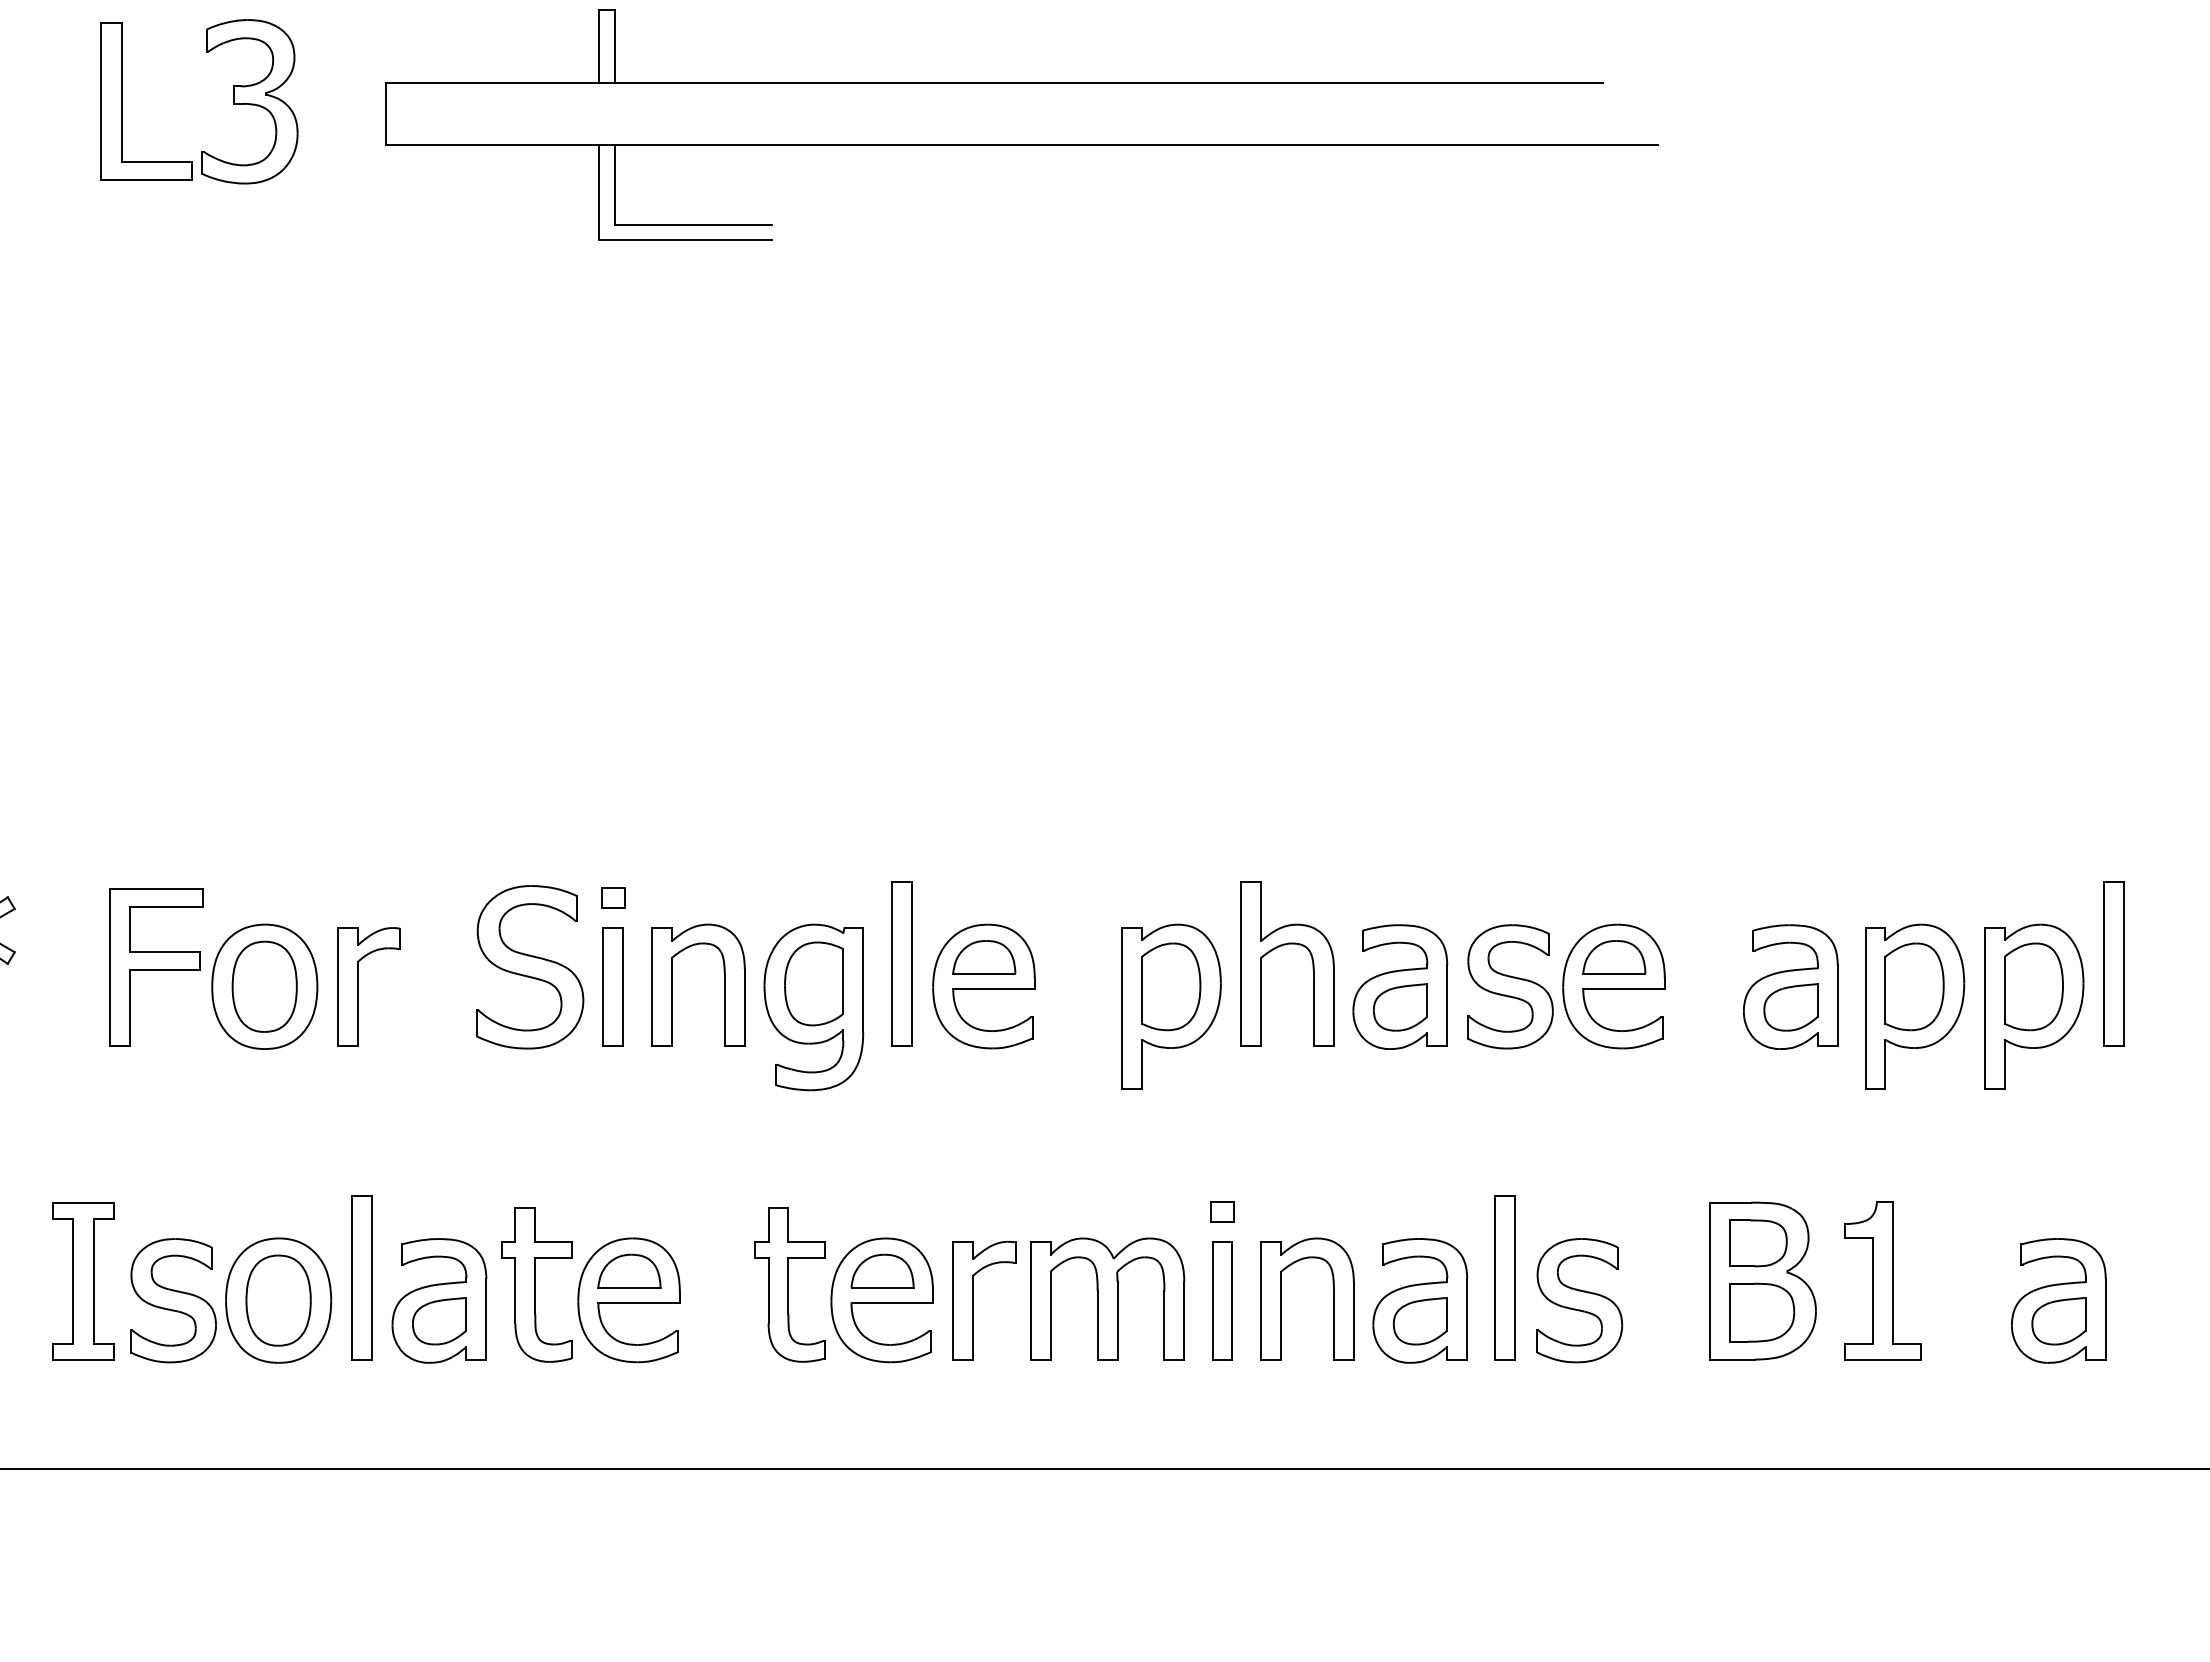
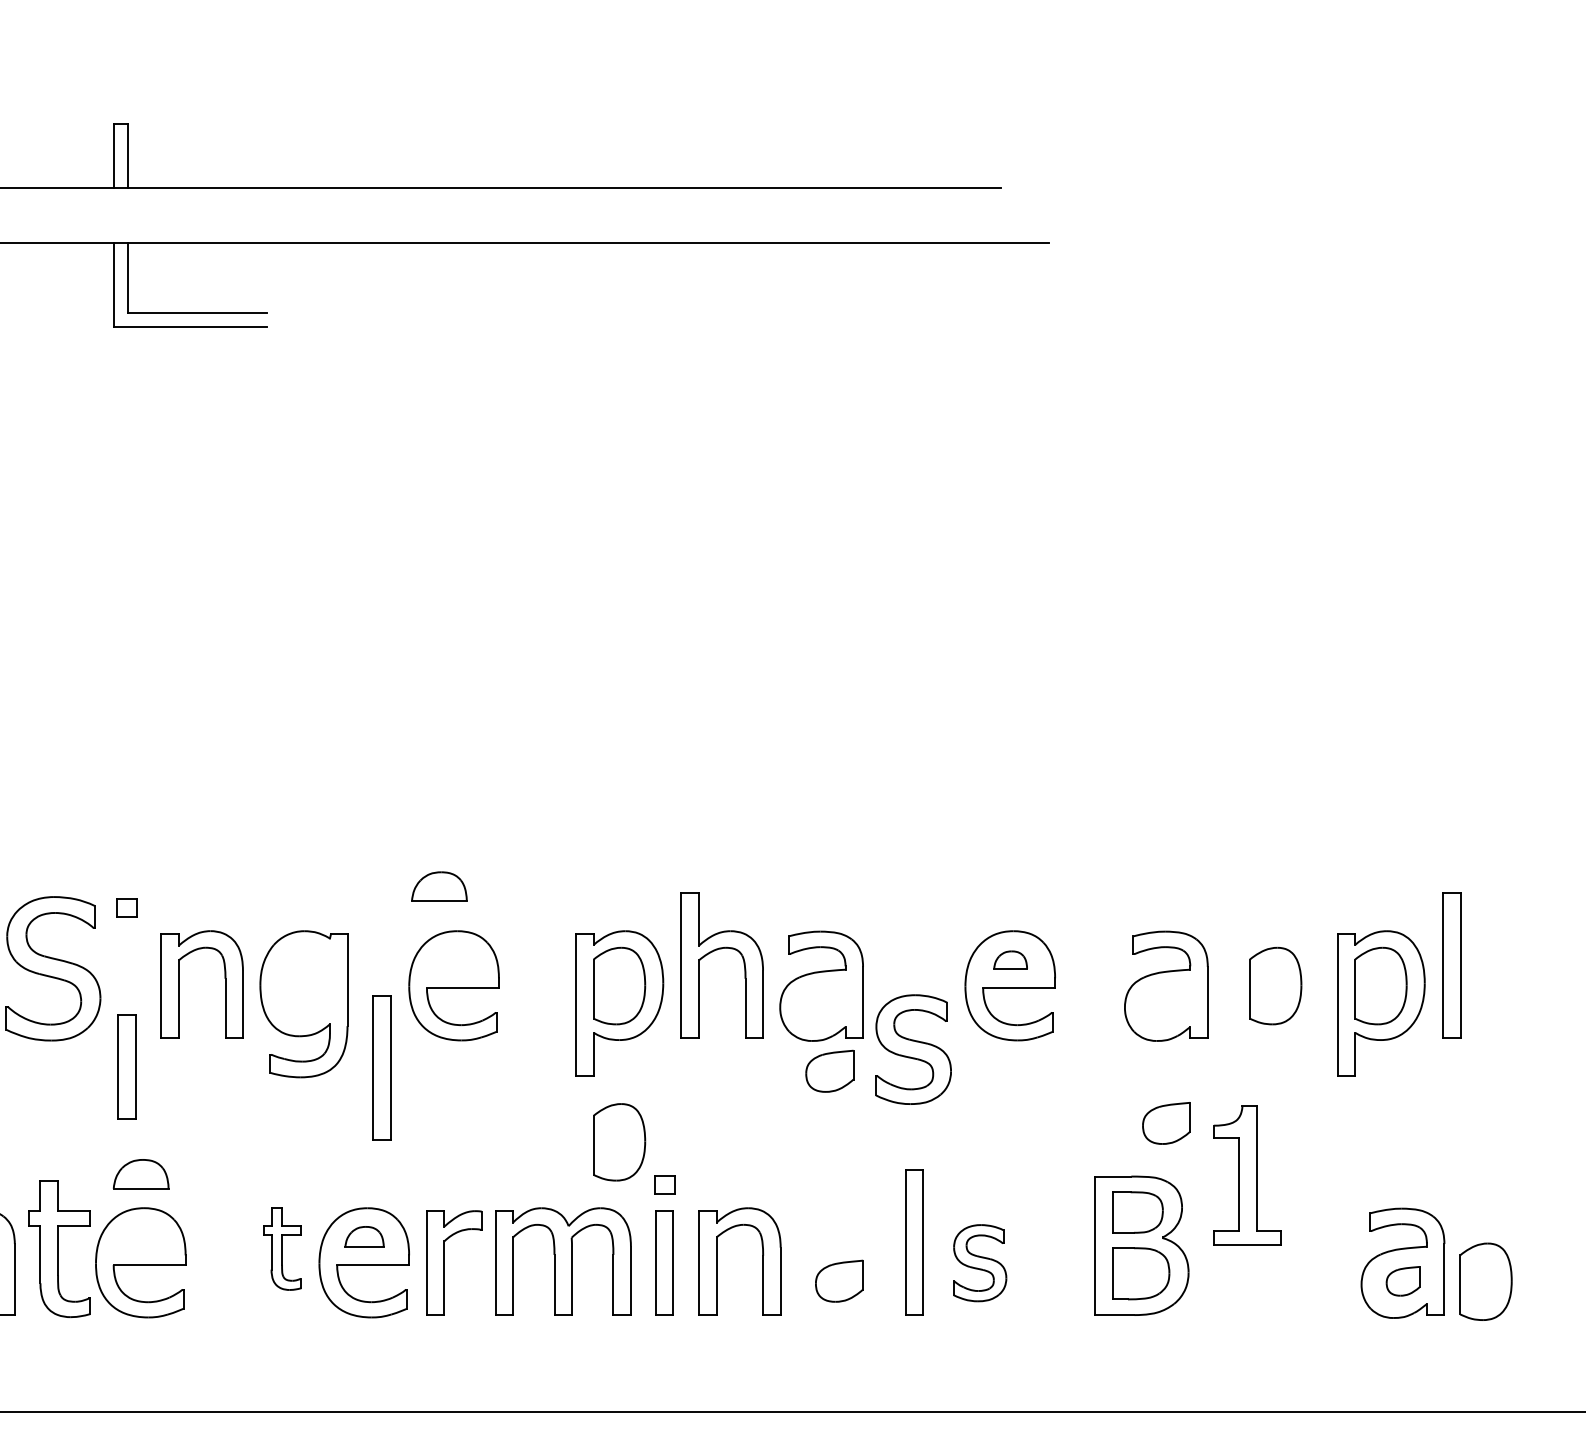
part: (984, 957) -> (439, 886), moved
part: (1614, 957) -> (1010, 960), size x0.6
part: (901, 963) -> (381, 1067), moved
part: (813, 983) -> (303, 983), removed
part: (612, 986) -> (126, 1066), moved
part: (1510, 986) -> (913, 1049), moved
part: (1915, 1006) -> (1276, 1003), removed
part: (1400, 1007) -> (829, 1071), moved
part: (1790, 1007) -> (1166, 1123), moved
part: (1171, 1163) -> (619, 1142), added
part: (629, 1270) -> (141, 1173), moved
part: (882, 1270) -> (364, 1236), size x0.7
part: (1882, 1280) -> (1247, 1175), moved
part: (789, 1284) -> (282, 1248), size x0.6
part: (1420, 1300) -> (839, 1262), removed
part: (1579, 1300) -> (979, 1262), size x0.7
part: (2058, 1321) -> (1402, 1281), size x0.7
part: (2152, 1321) -> (1485, 1281), added

